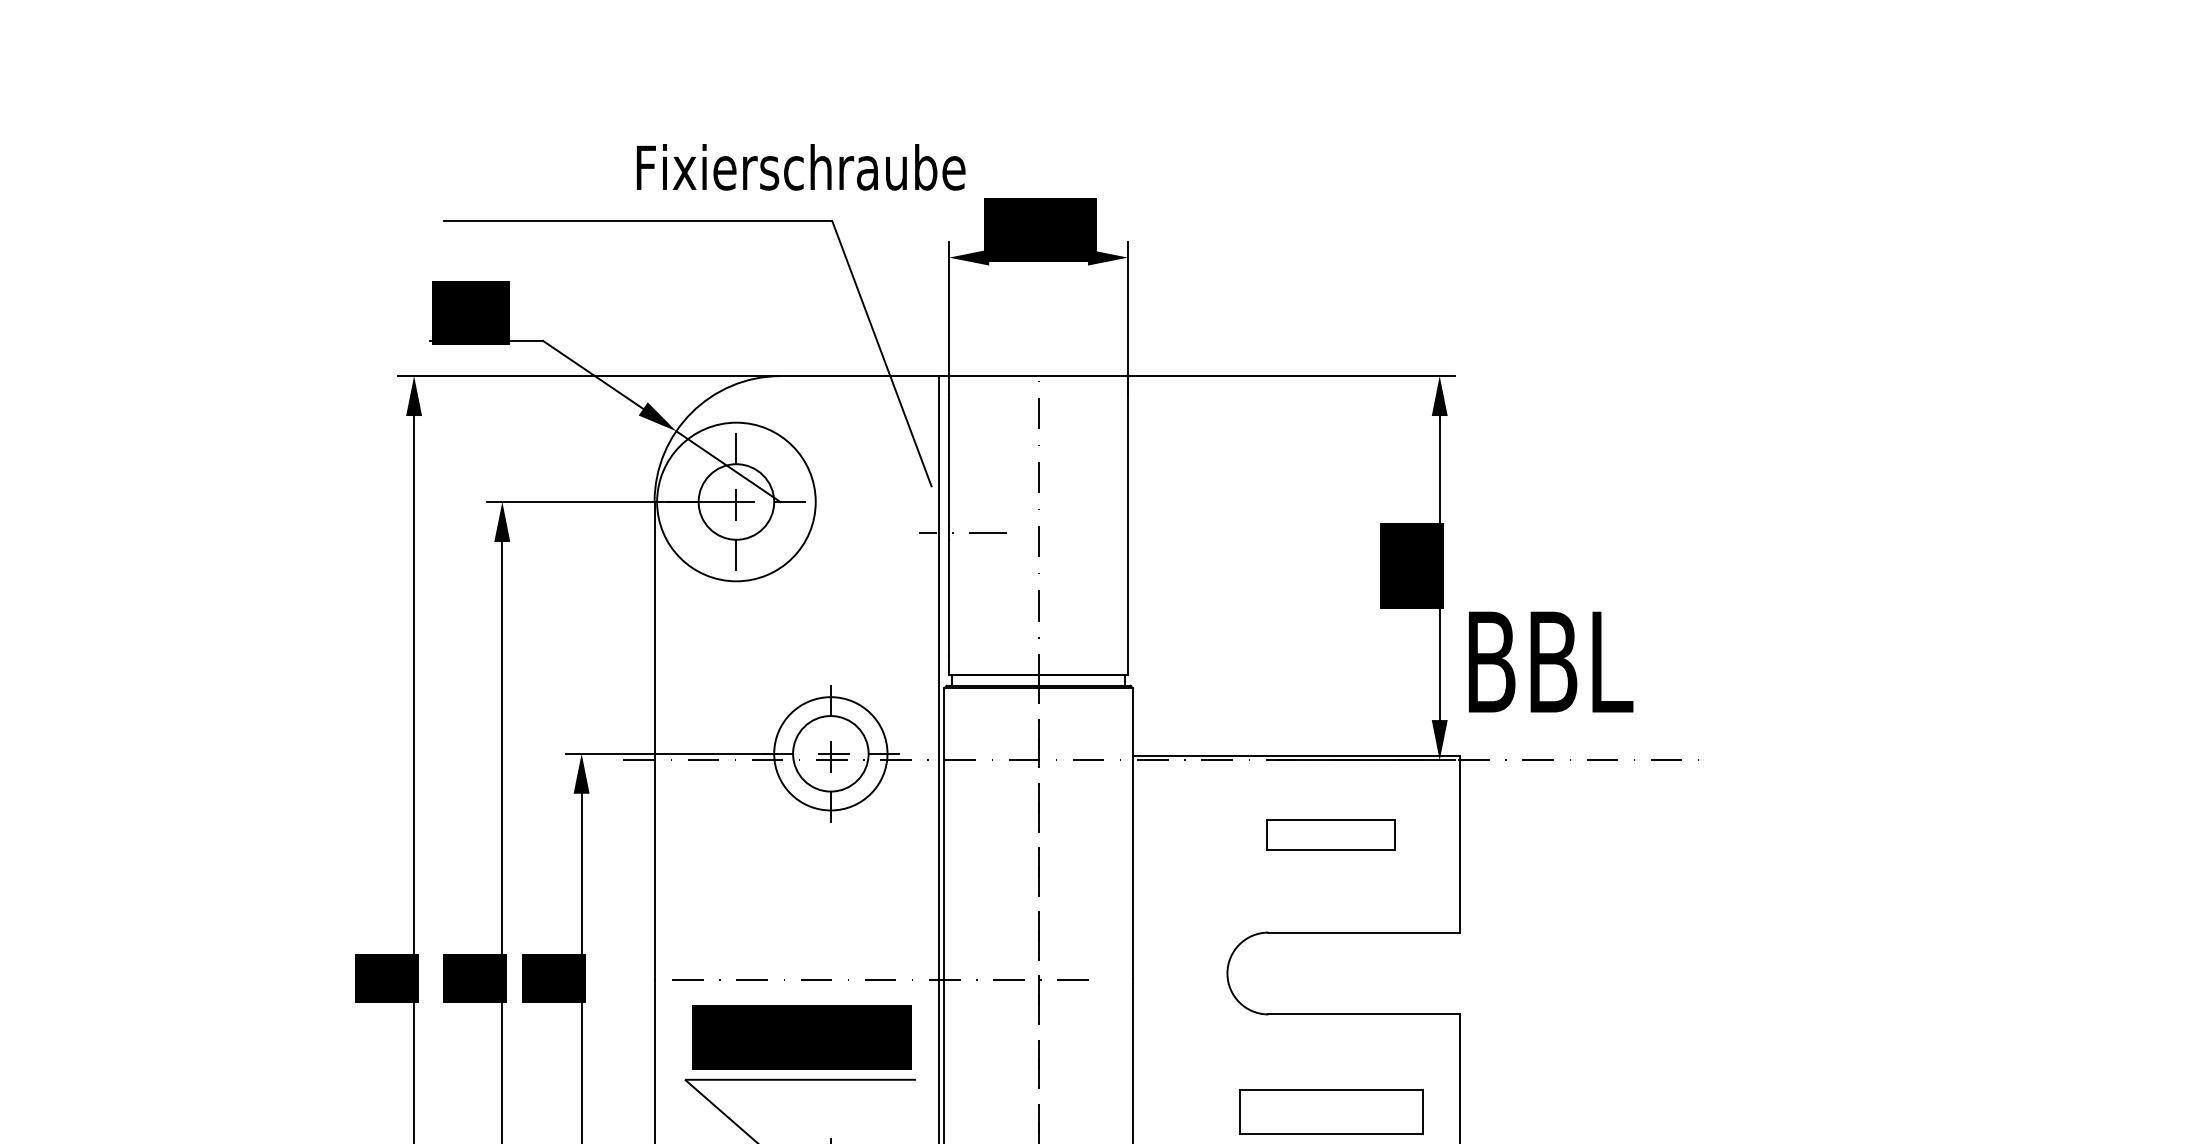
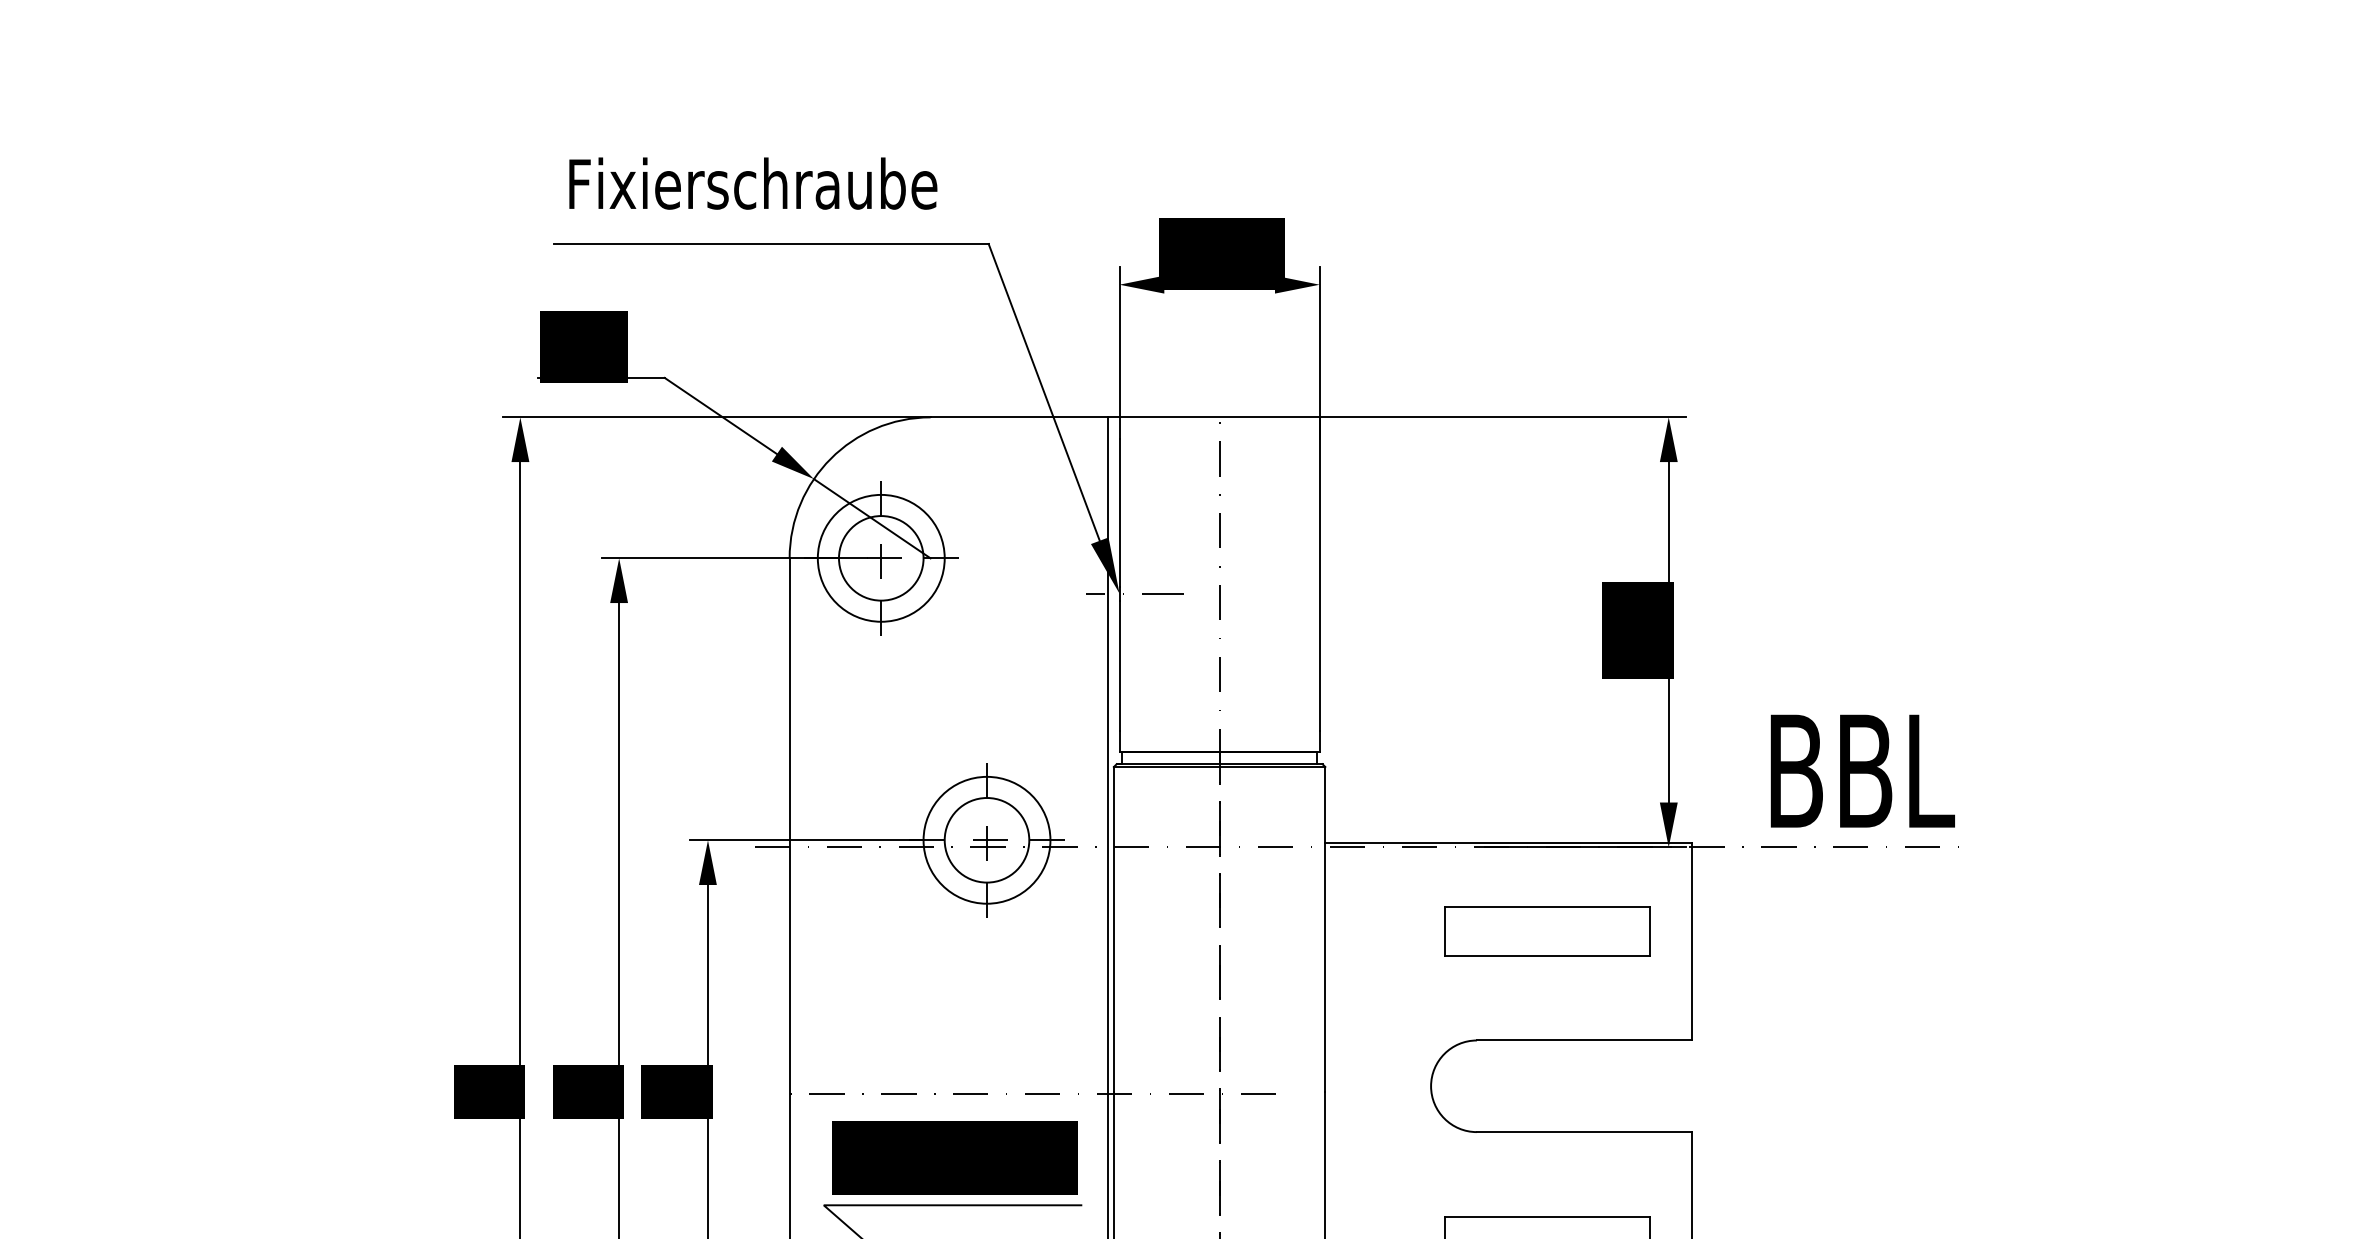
text: (800, 167) -> (752, 183), moved
circle: (736, 501) -> (881, 557), size x0.71
fill: (936, 508) -> (1105, 565), added
text: (1551, 661) -> (1863, 770), moved
part: (1331, 834) -> (1547, 930), size x1.43

